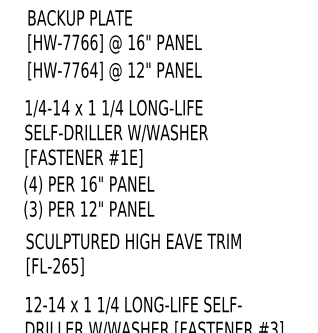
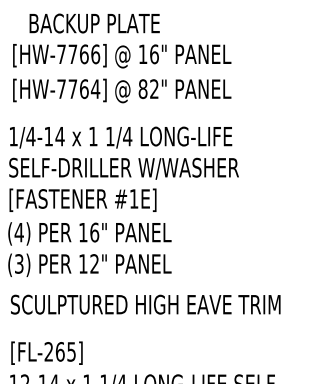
text: (79, 17) -> (93, 23), moved
text: (131, 69) -> (142, 88), 12" -> 82"
text: (54, 266) -> (46, 352), moved

